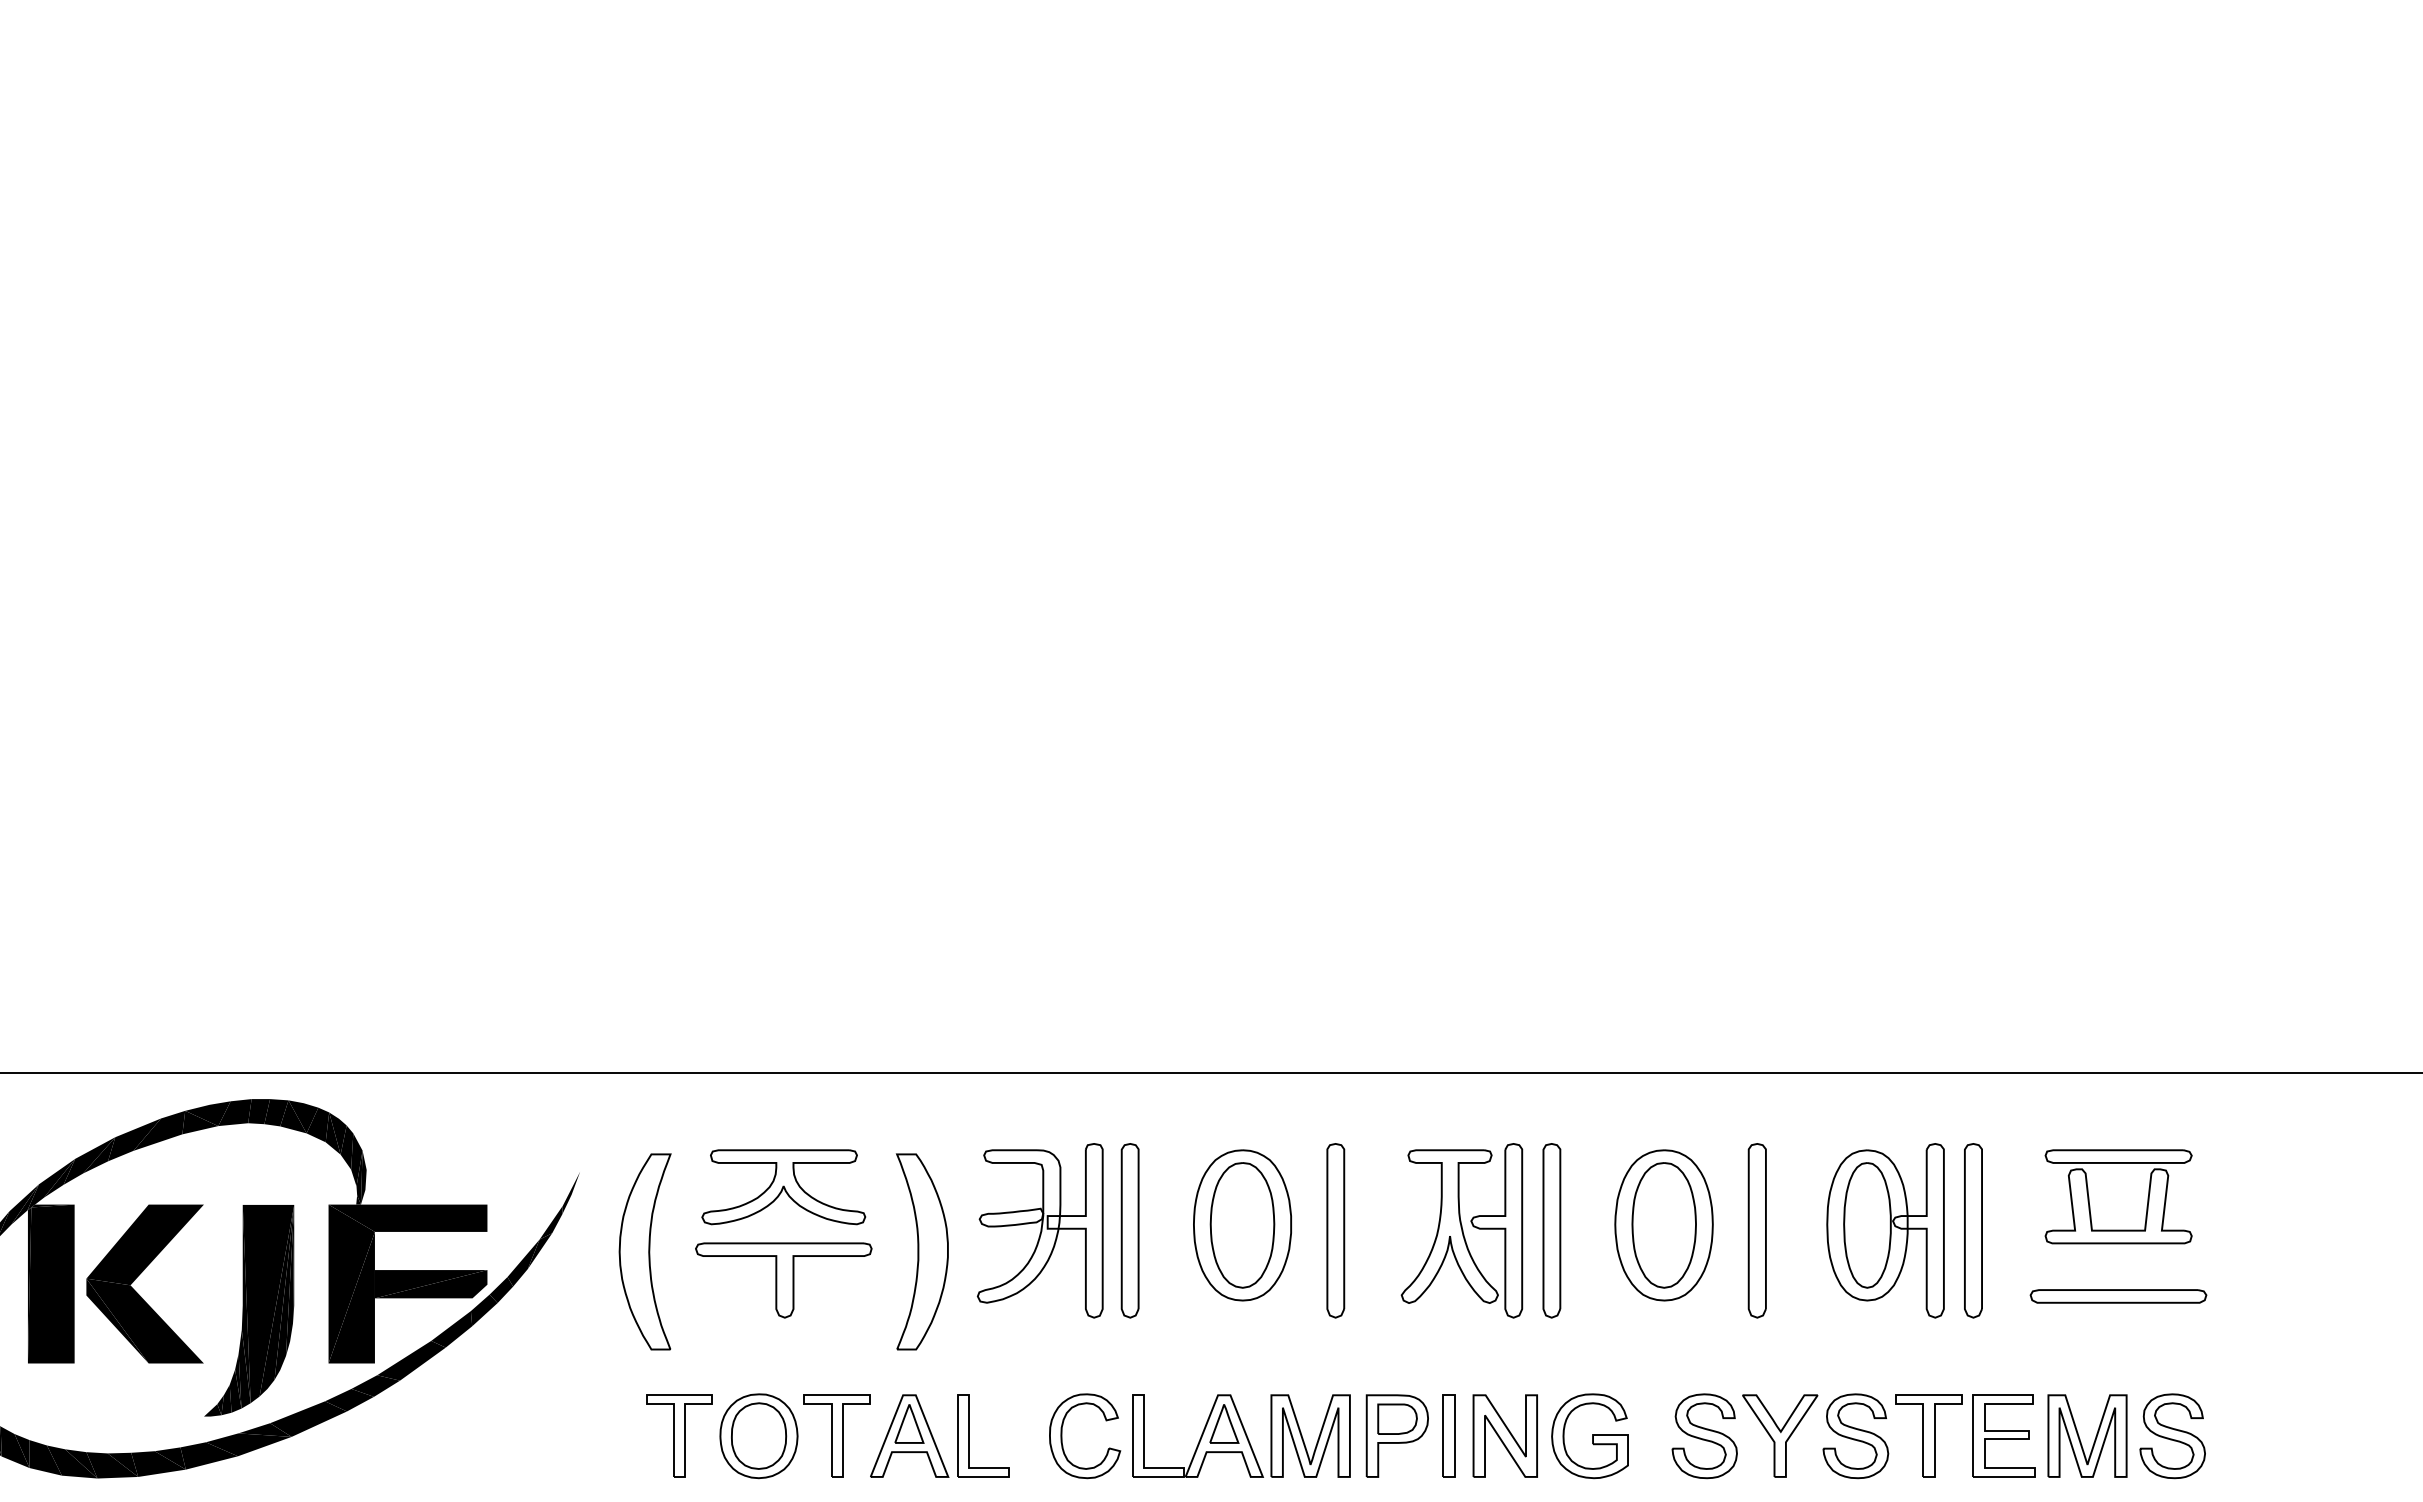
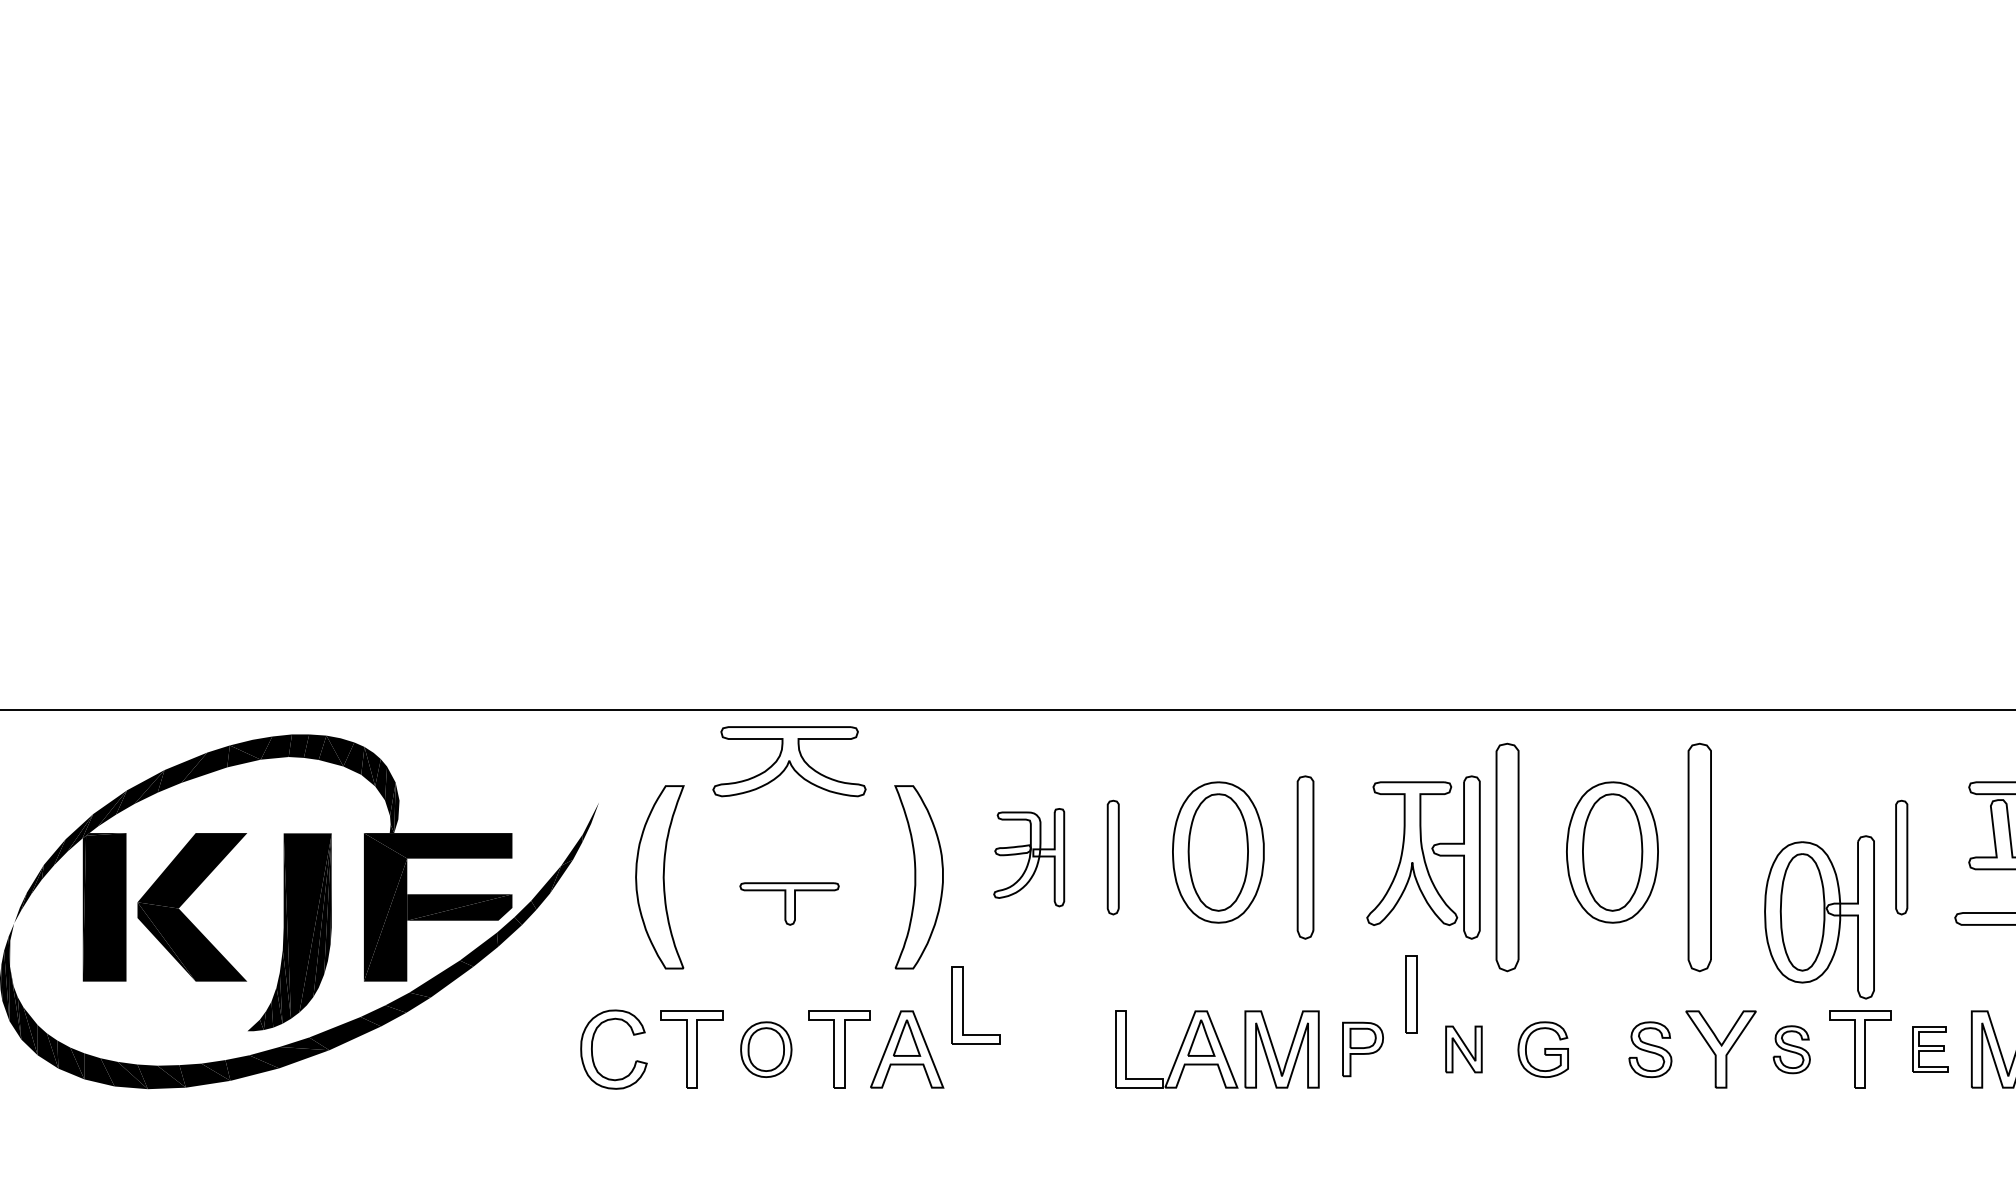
part: (783, 1187) -> (789, 761), moved
part: (1039, 1230) -> (1028, 857), size x0.6
part: (1129, 1230) -> (1112, 857), size x0.7
part: (1551, 1230) -> (1507, 857), size x1.4
part: (1756, 1230) -> (1698, 857), size x1.4
part: (1885, 1230) -> (1819, 917), moved
part: (1973, 1230) -> (1901, 857), size x0.7
part: (783, 1280) -> (789, 904), size x0.6
part: (969, 1435) -> (963, 1005), moved
part: (1396, 1435) -> (1362, 1048), size x0.7
part: (1448, 1435) -> (1410, 993), moved
part: (1504, 1435) -> (1463, 1048), size x0.6
part: (2003, 1435) -> (1929, 1048), size x0.6
part: (758, 1436) -> (765, 1049), size x0.7
part: (1062, 1436) -> (592, 1049), moved
part: (1589, 1436) -> (1542, 1049), size x0.7
part: (1704, 1436) -> (1650, 1049), size x0.7
part: (1855, 1436) -> (1791, 1049), size x0.6

